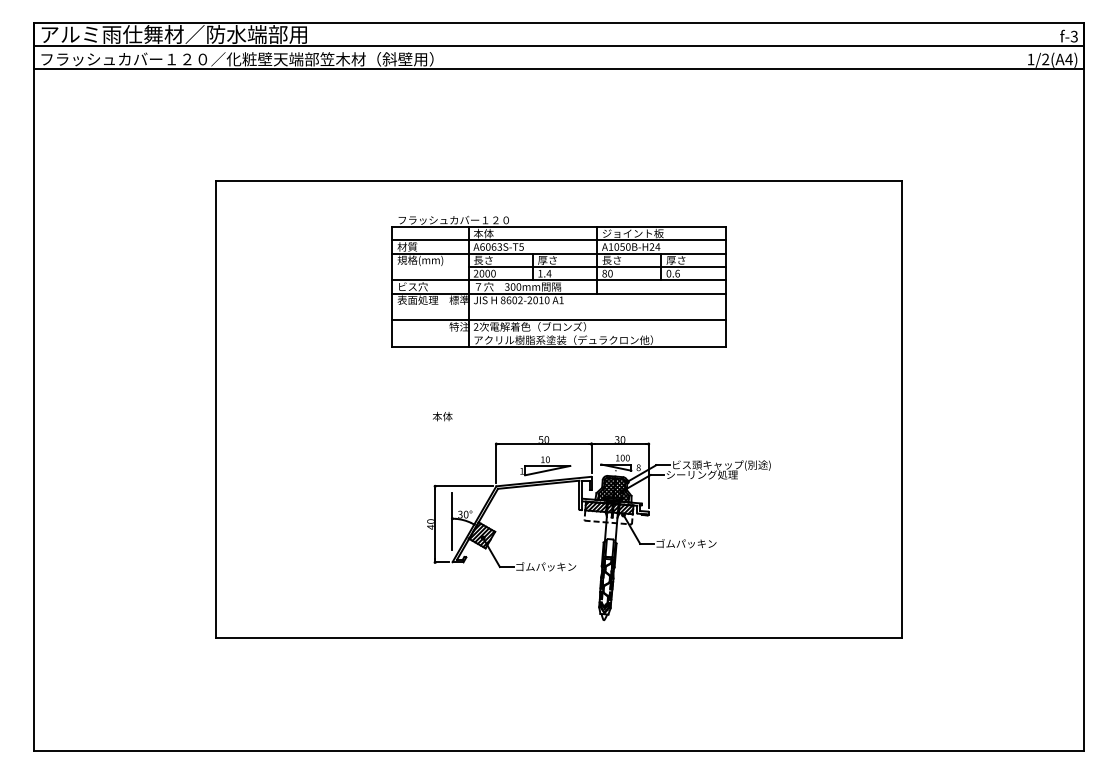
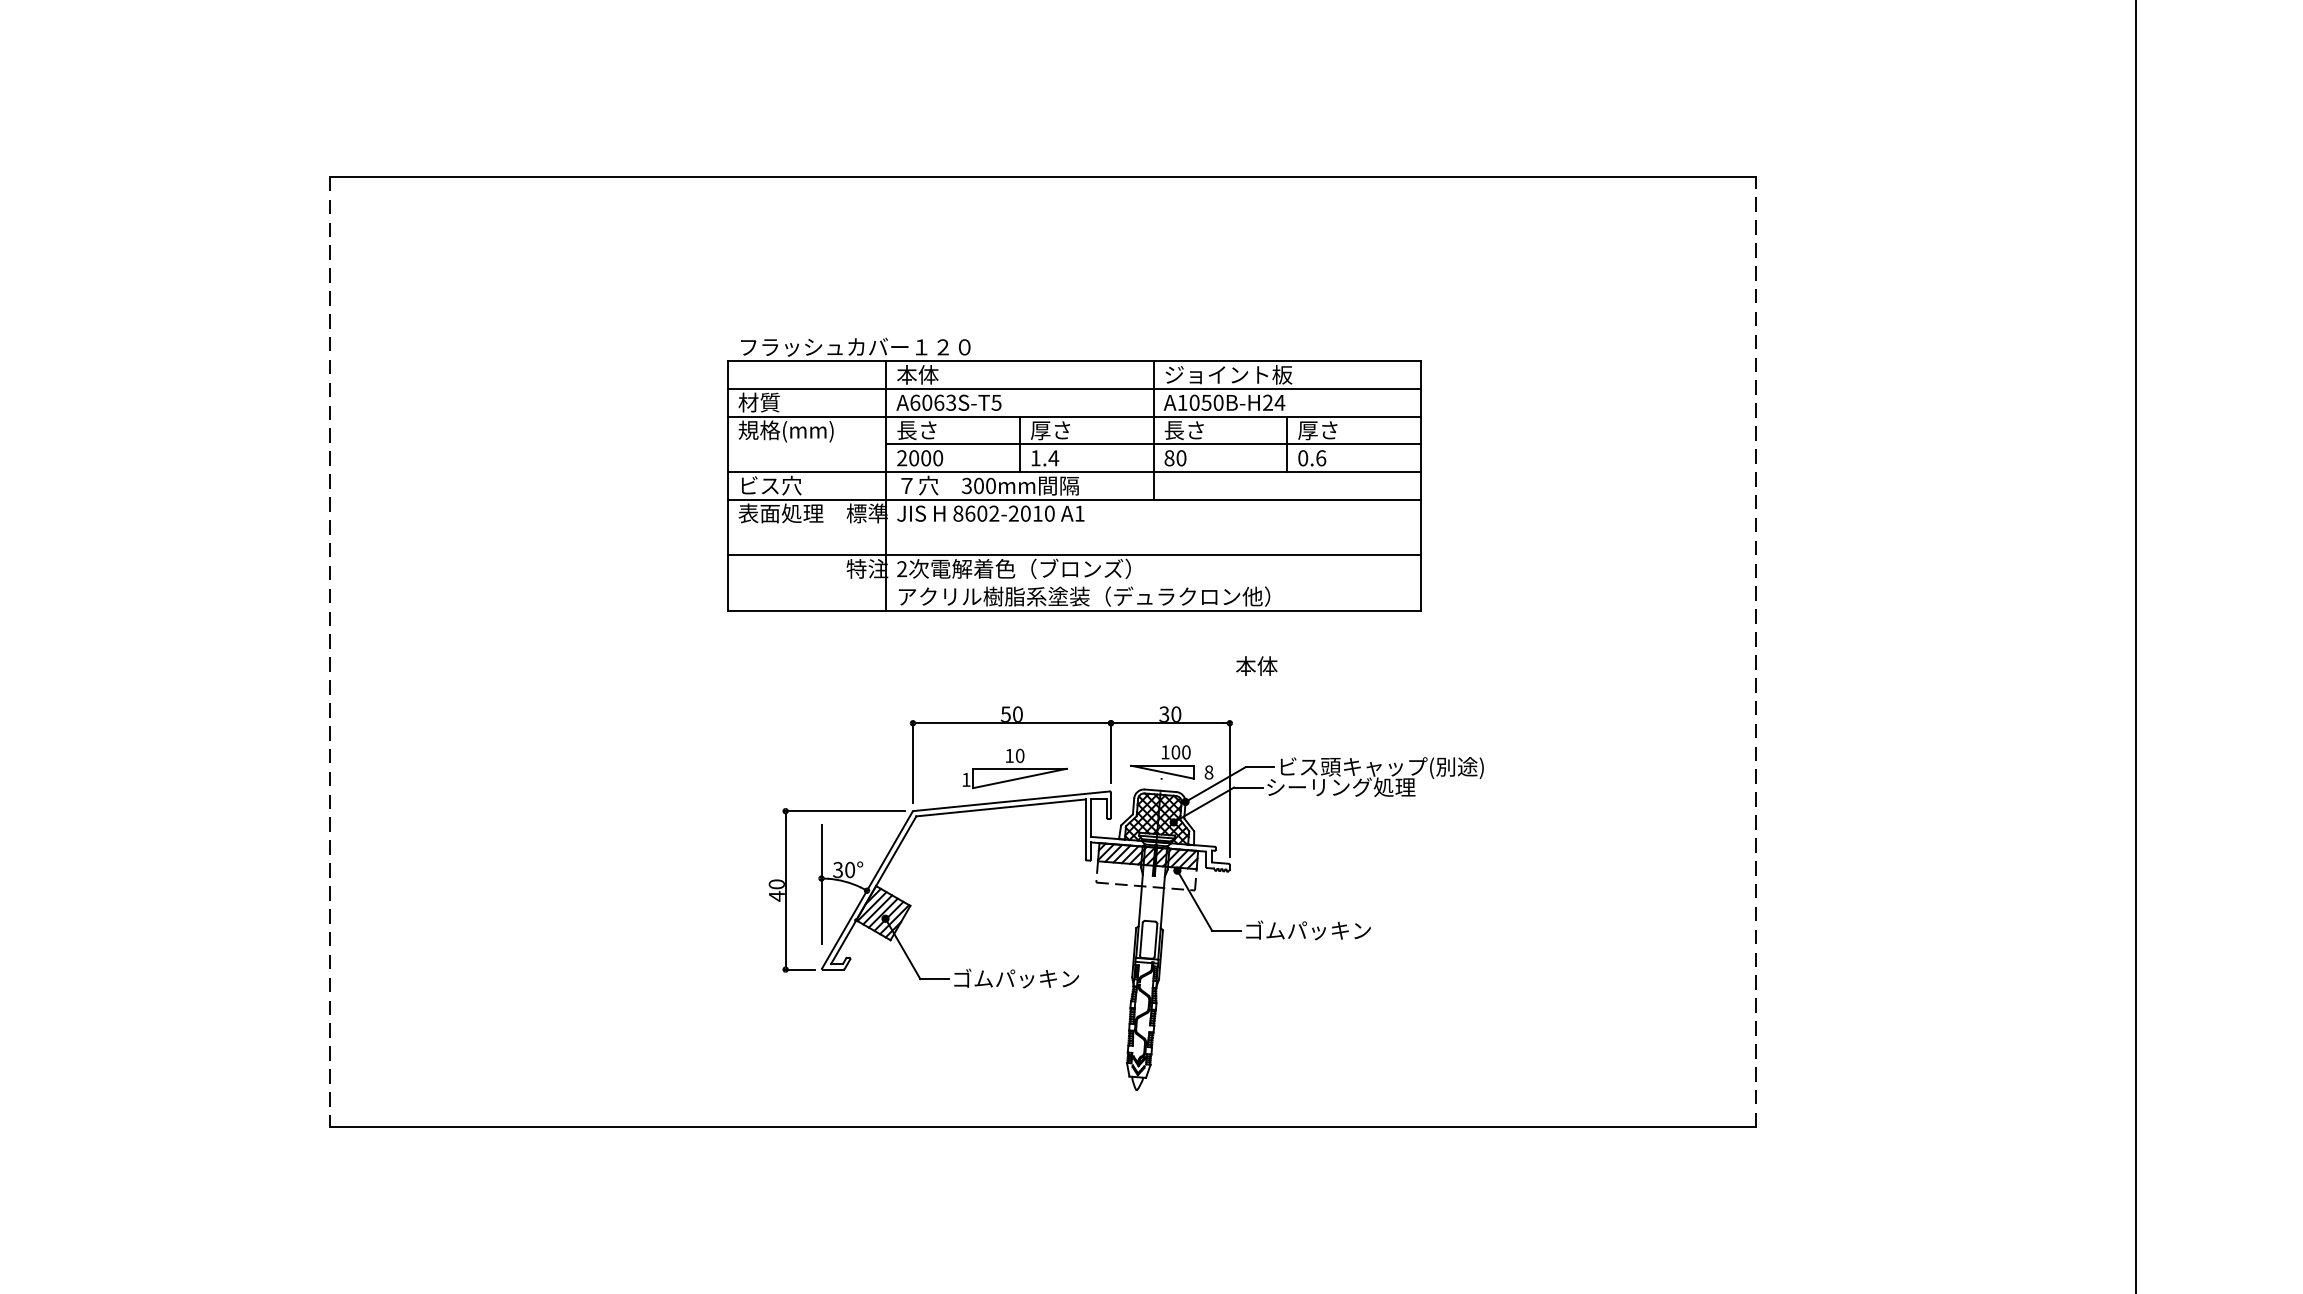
part: (558, 281) -> (1073, 474), moved
line: (901, 409) -> (1755, 651), solid -> dashed
line: (216, 410) -> (330, 653), solid -> dashed
text: (442, 416) -> (1256, 665), moved

